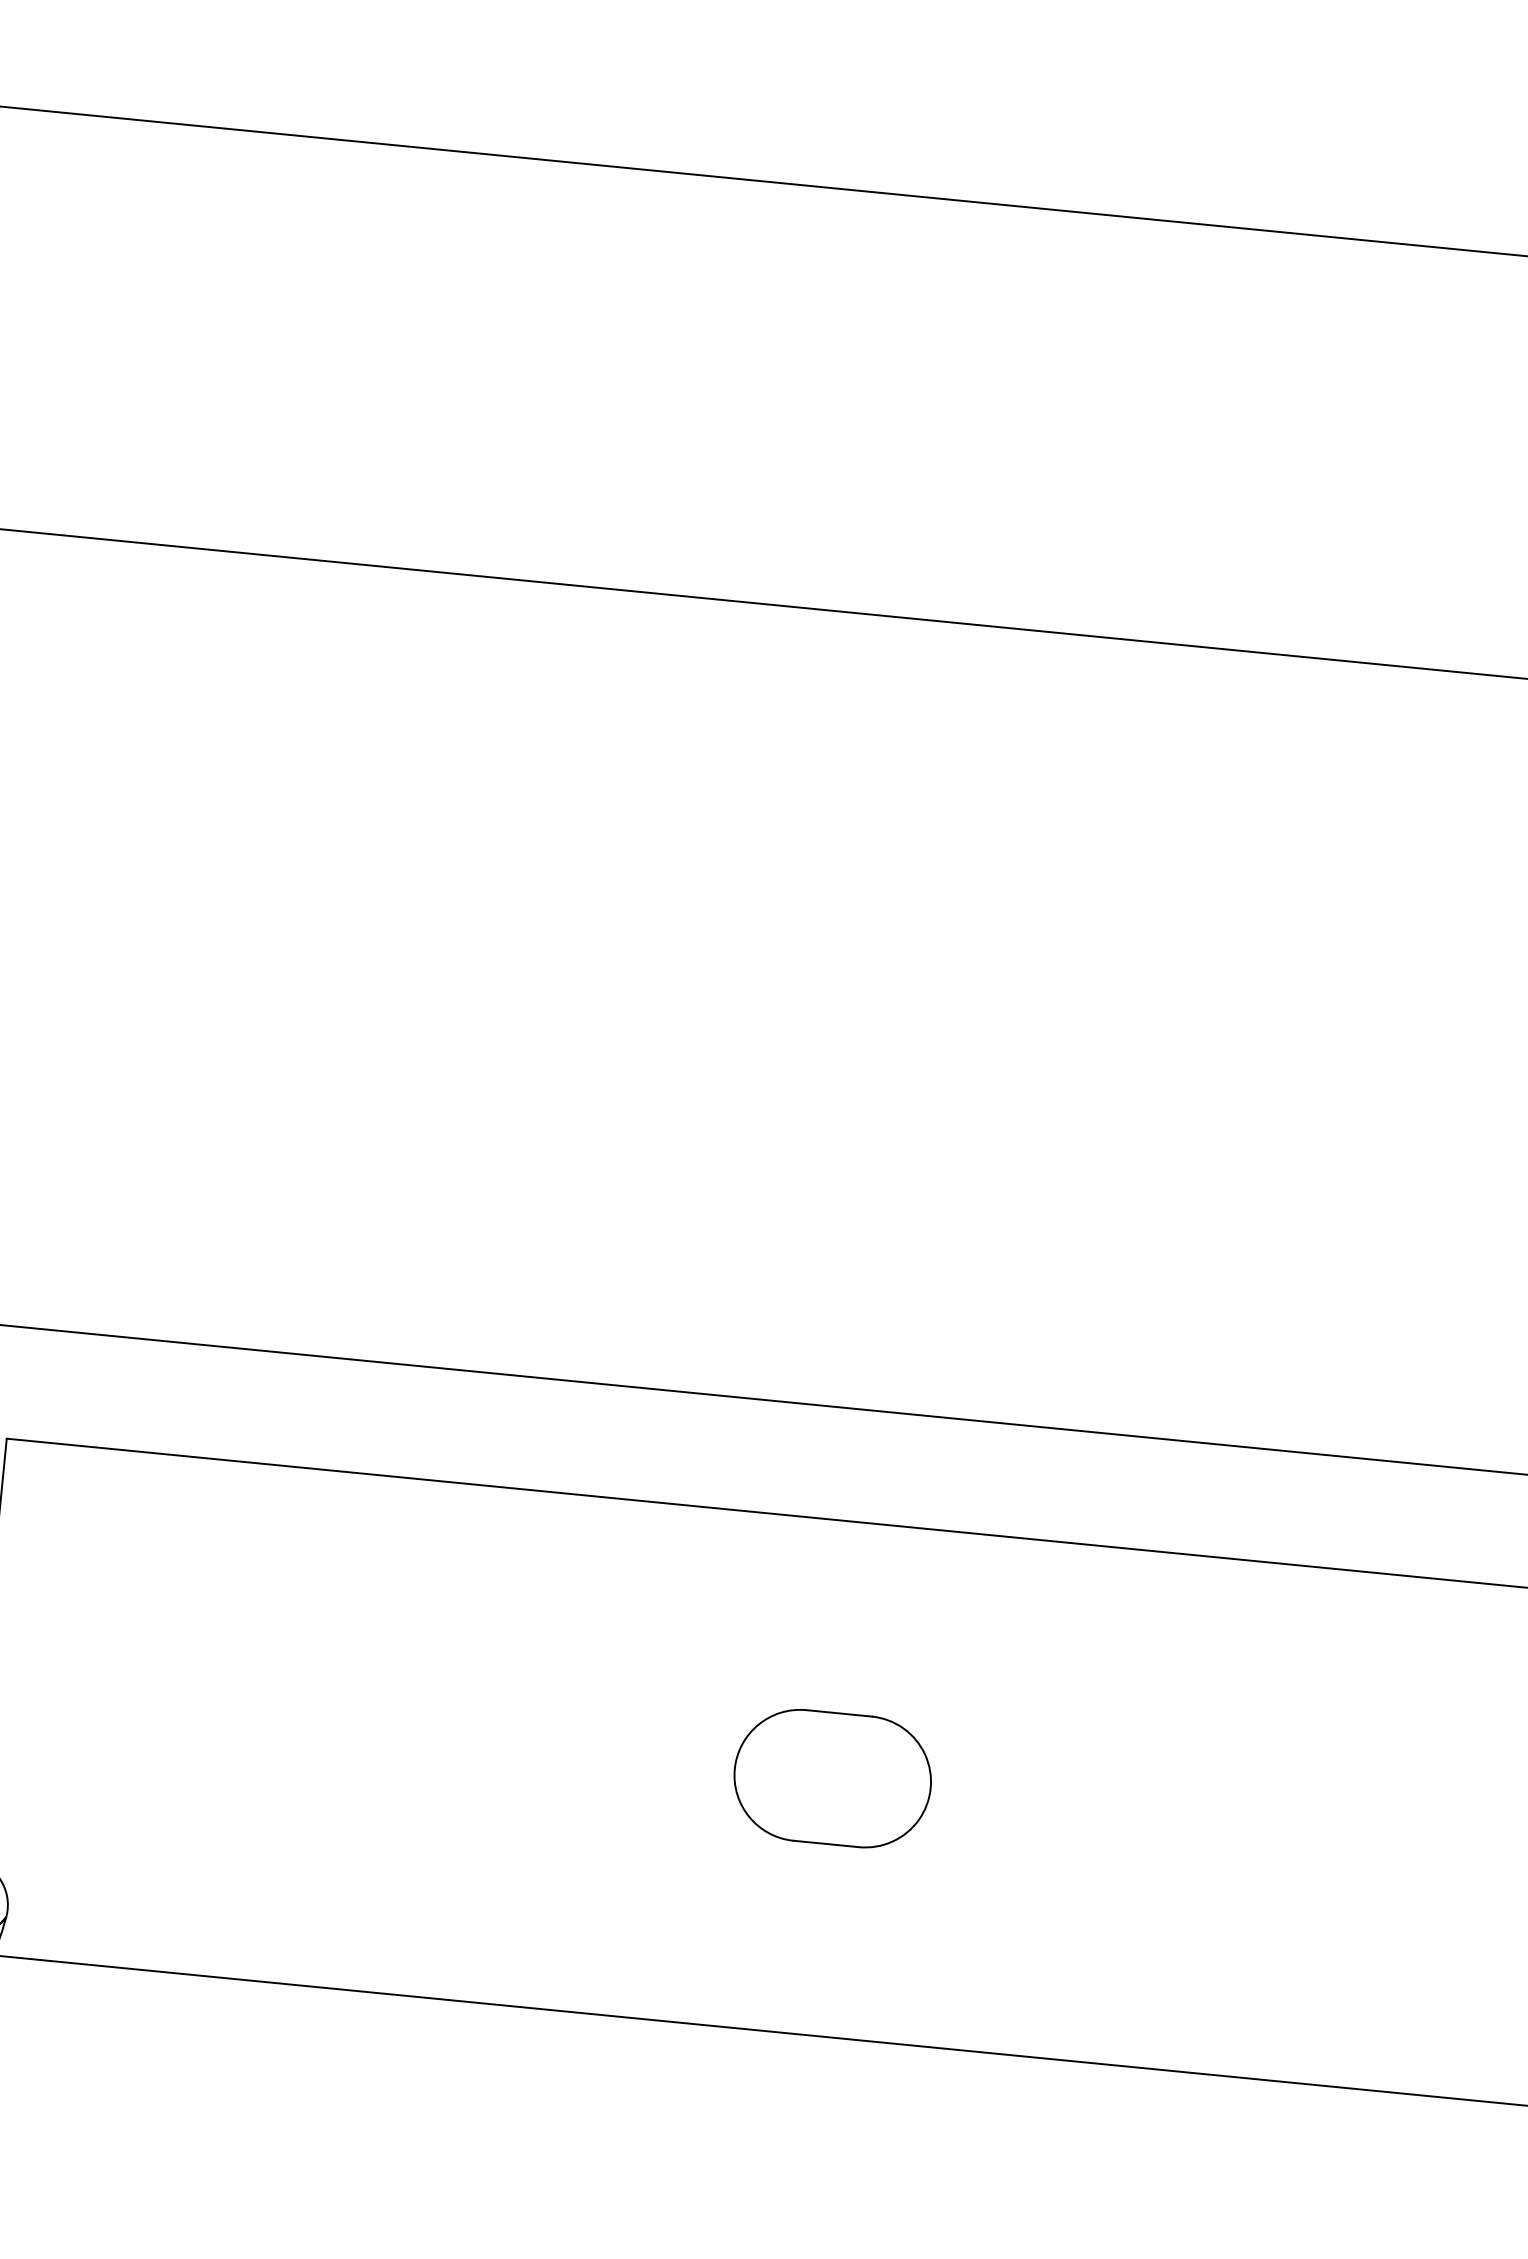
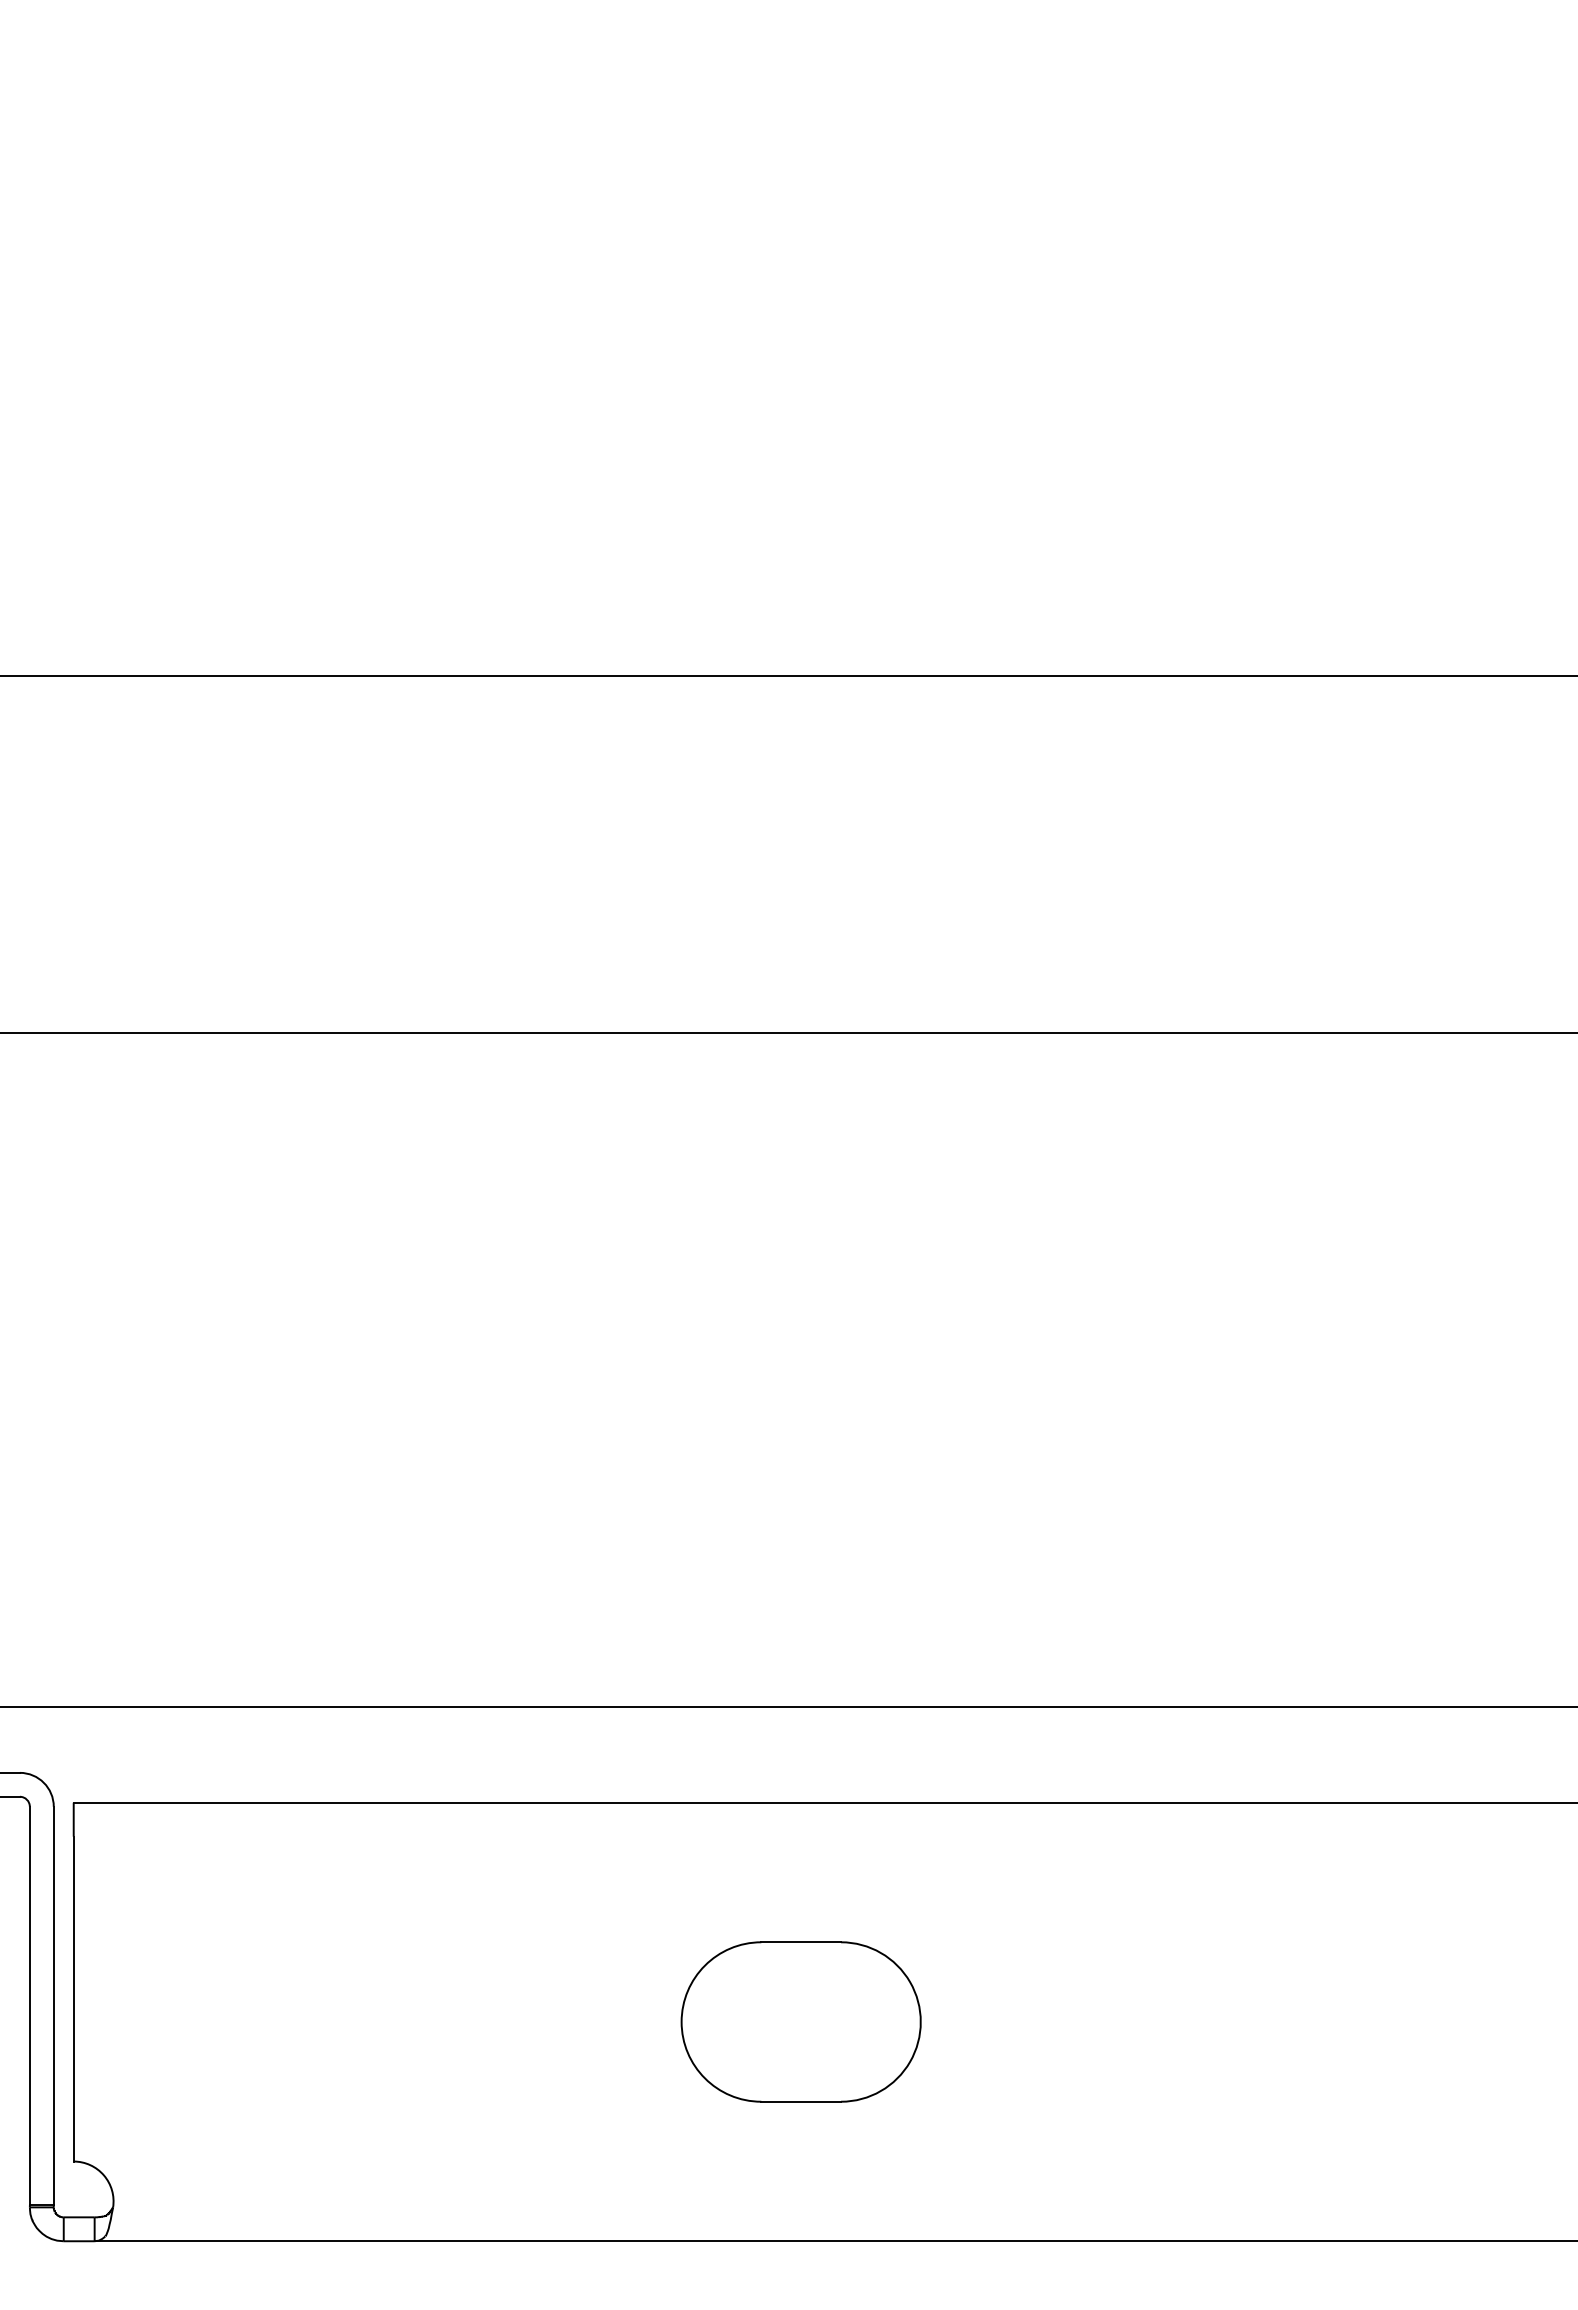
part: (832, 1778) -> (800, 2021), size x1.43

